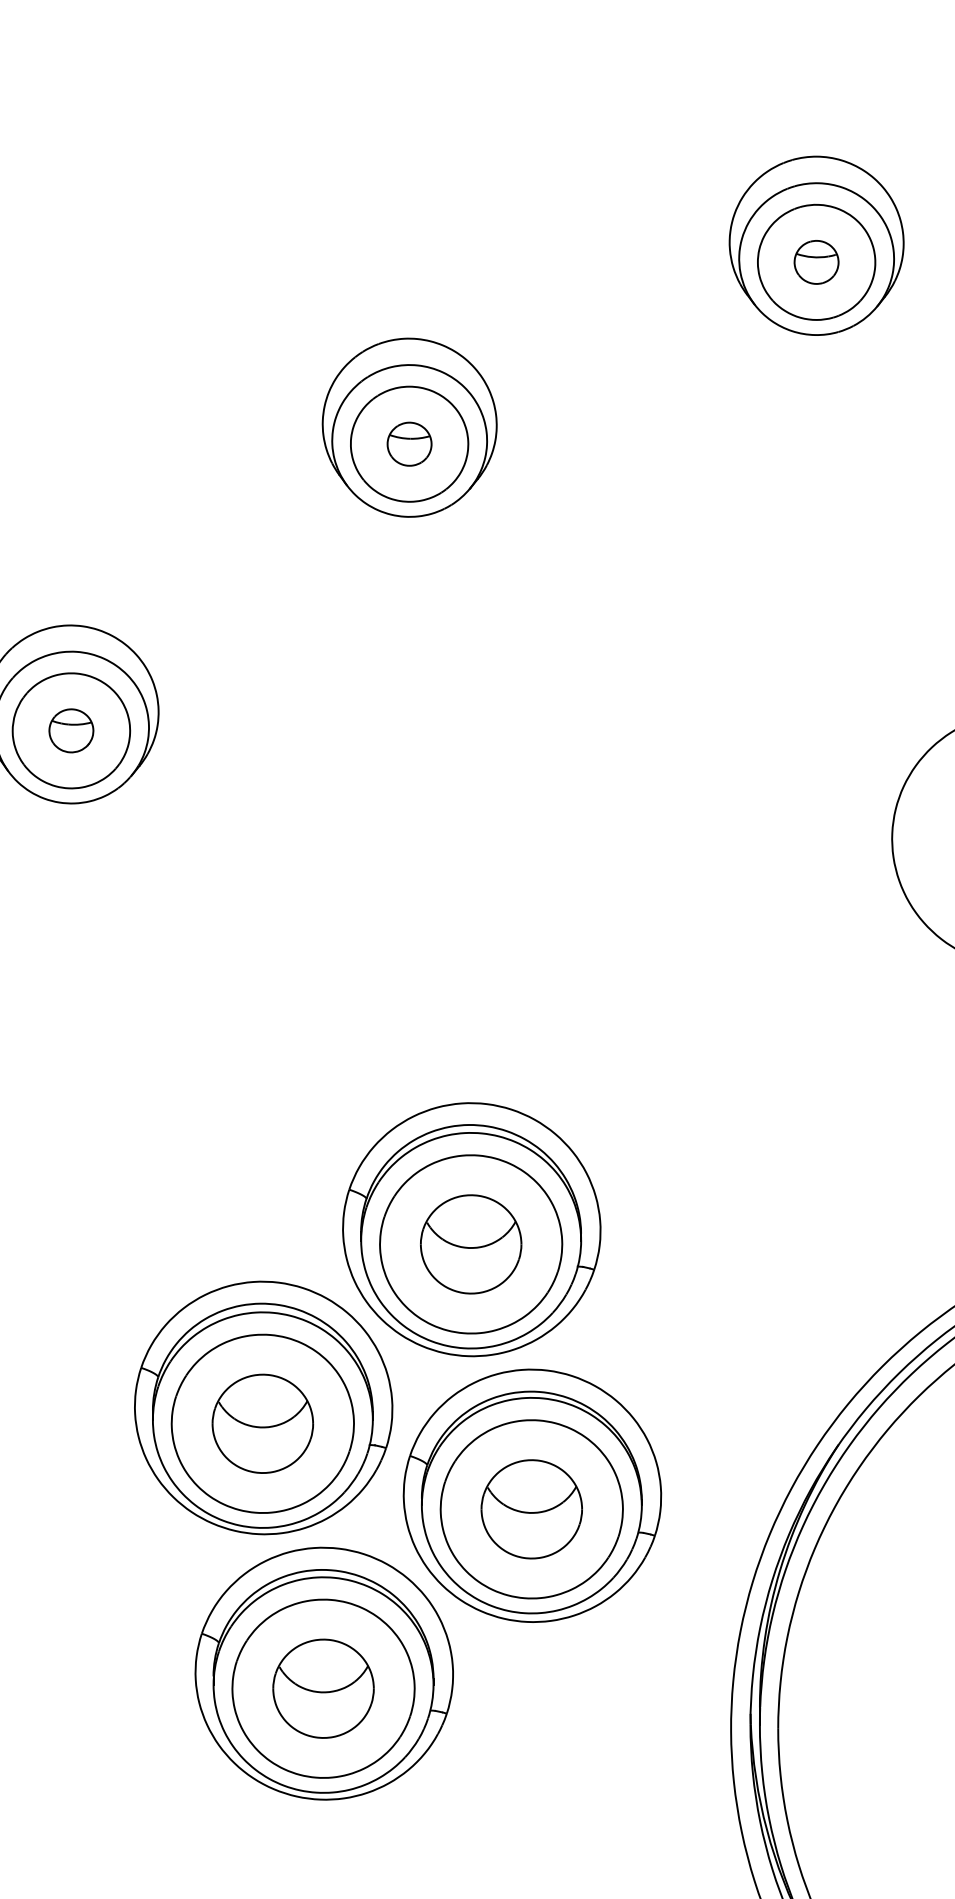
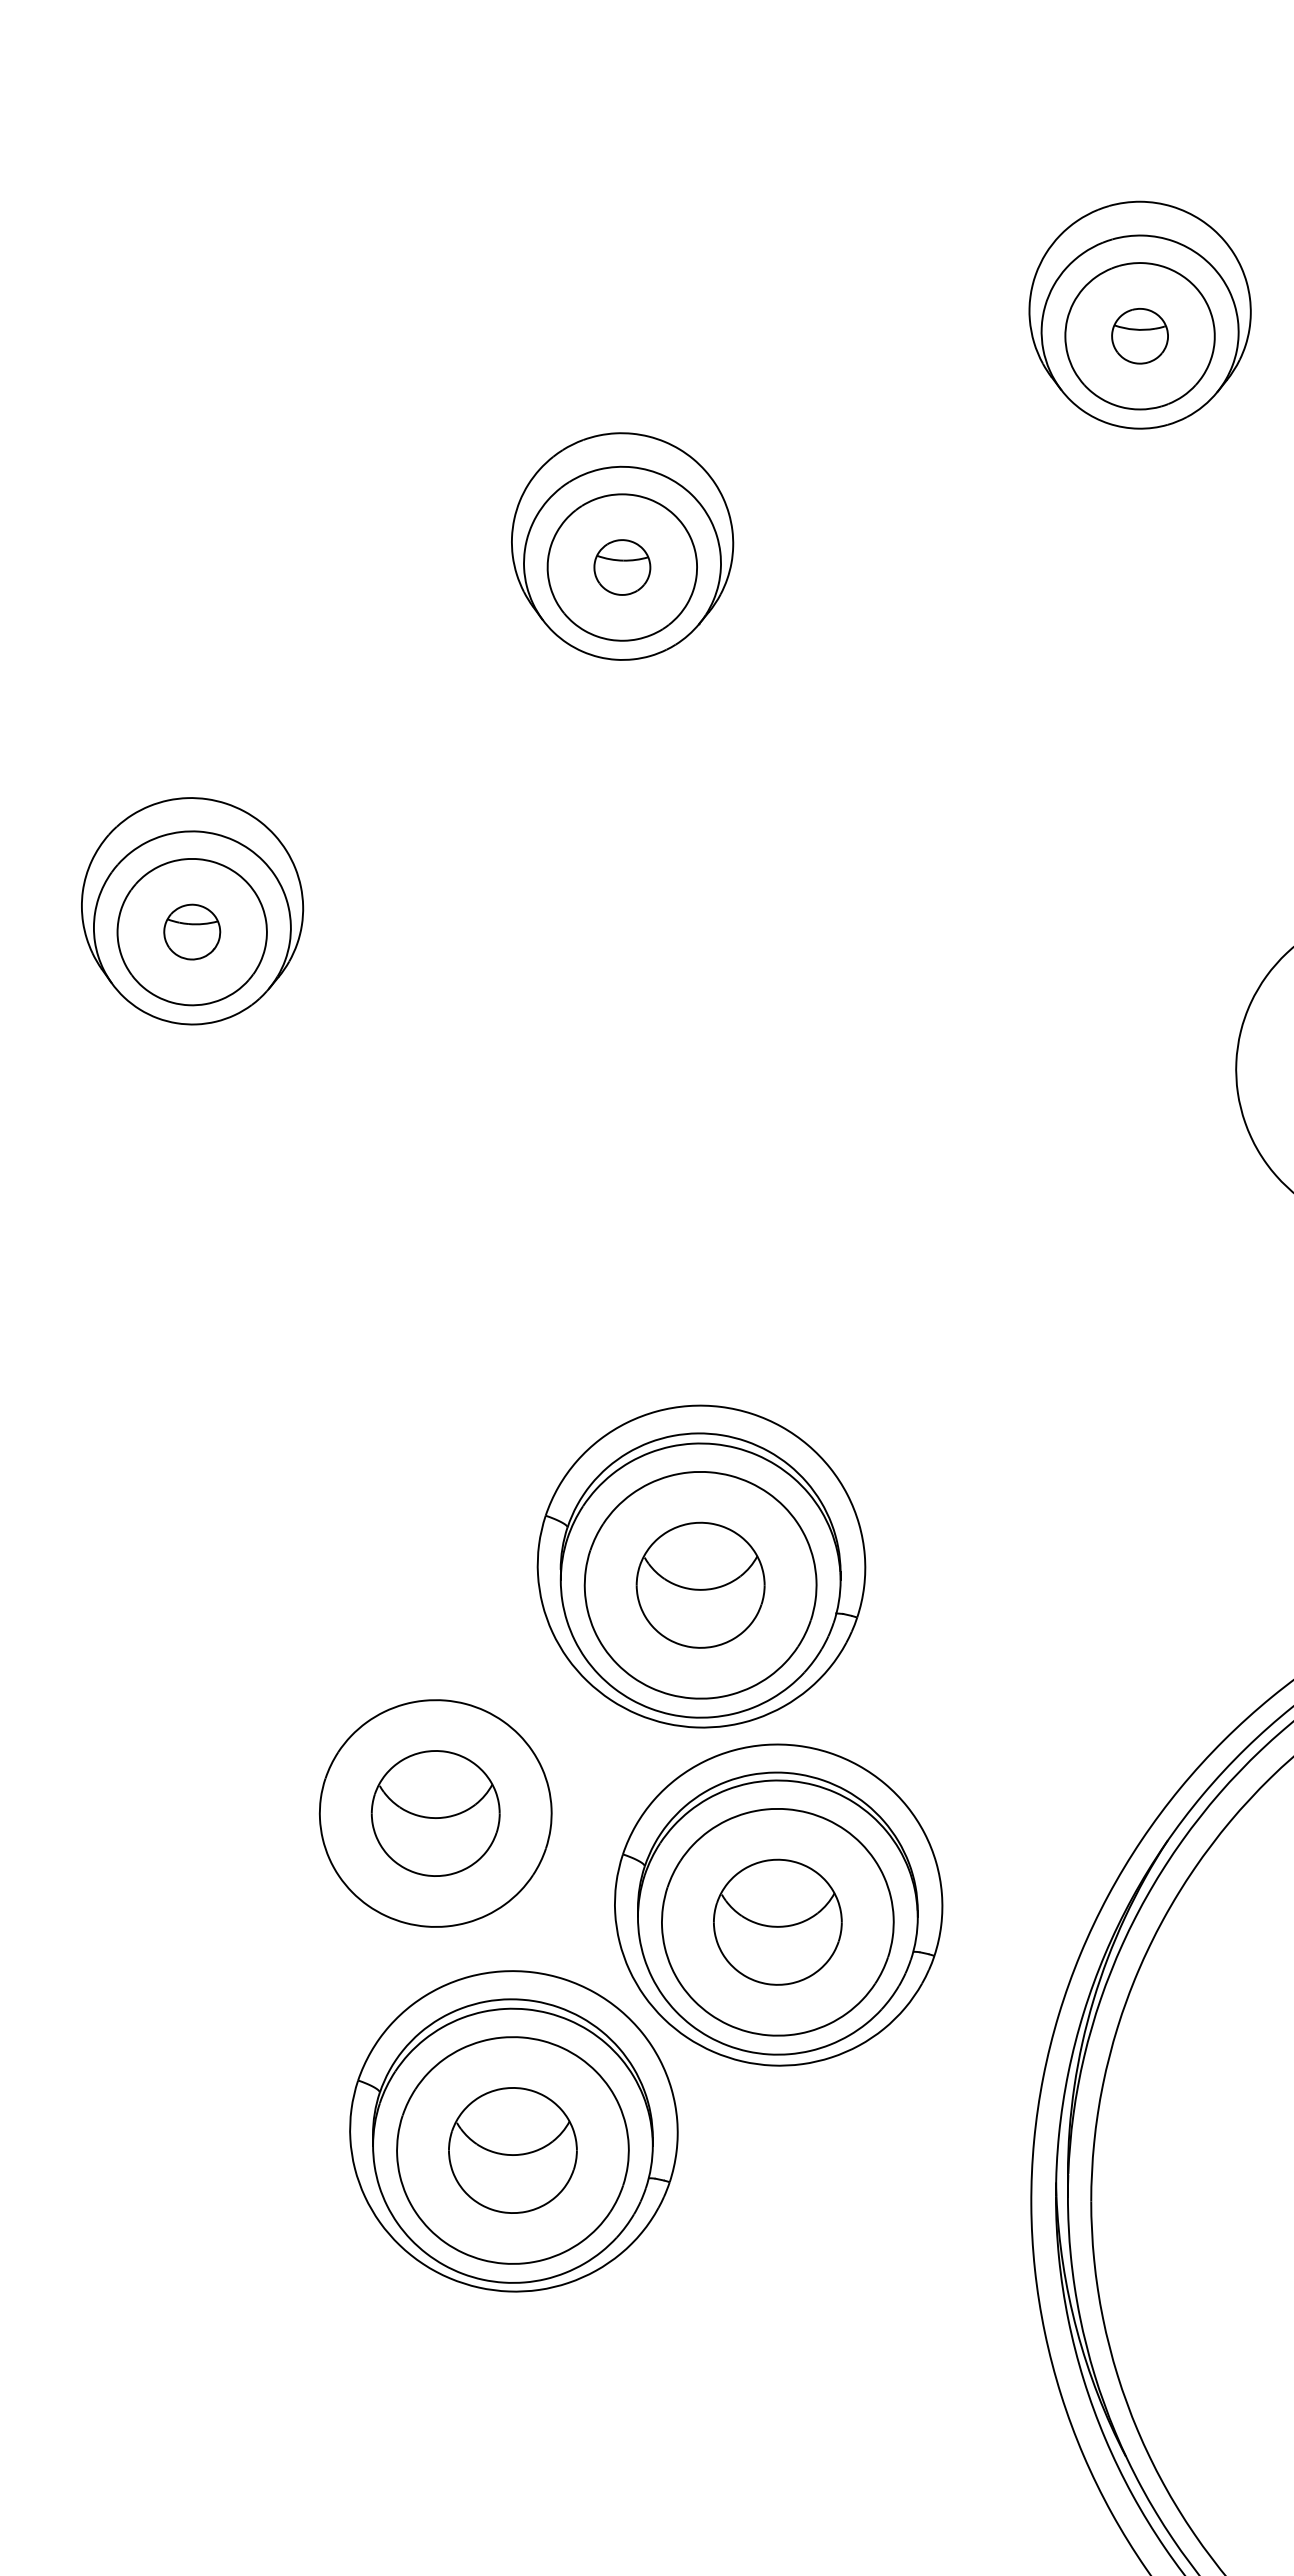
part: (263, 1407) -> (436, 1792), removed

